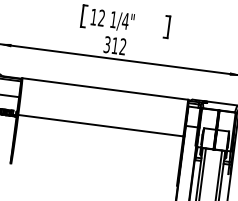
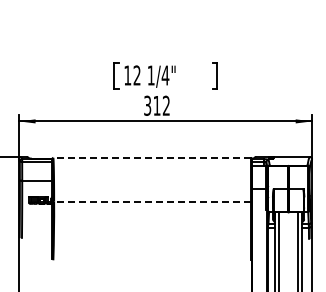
line: (105, 88) -> (152, 157), solid -> dashed
line: (100, 125) -> (151, 201), solid -> dashed

